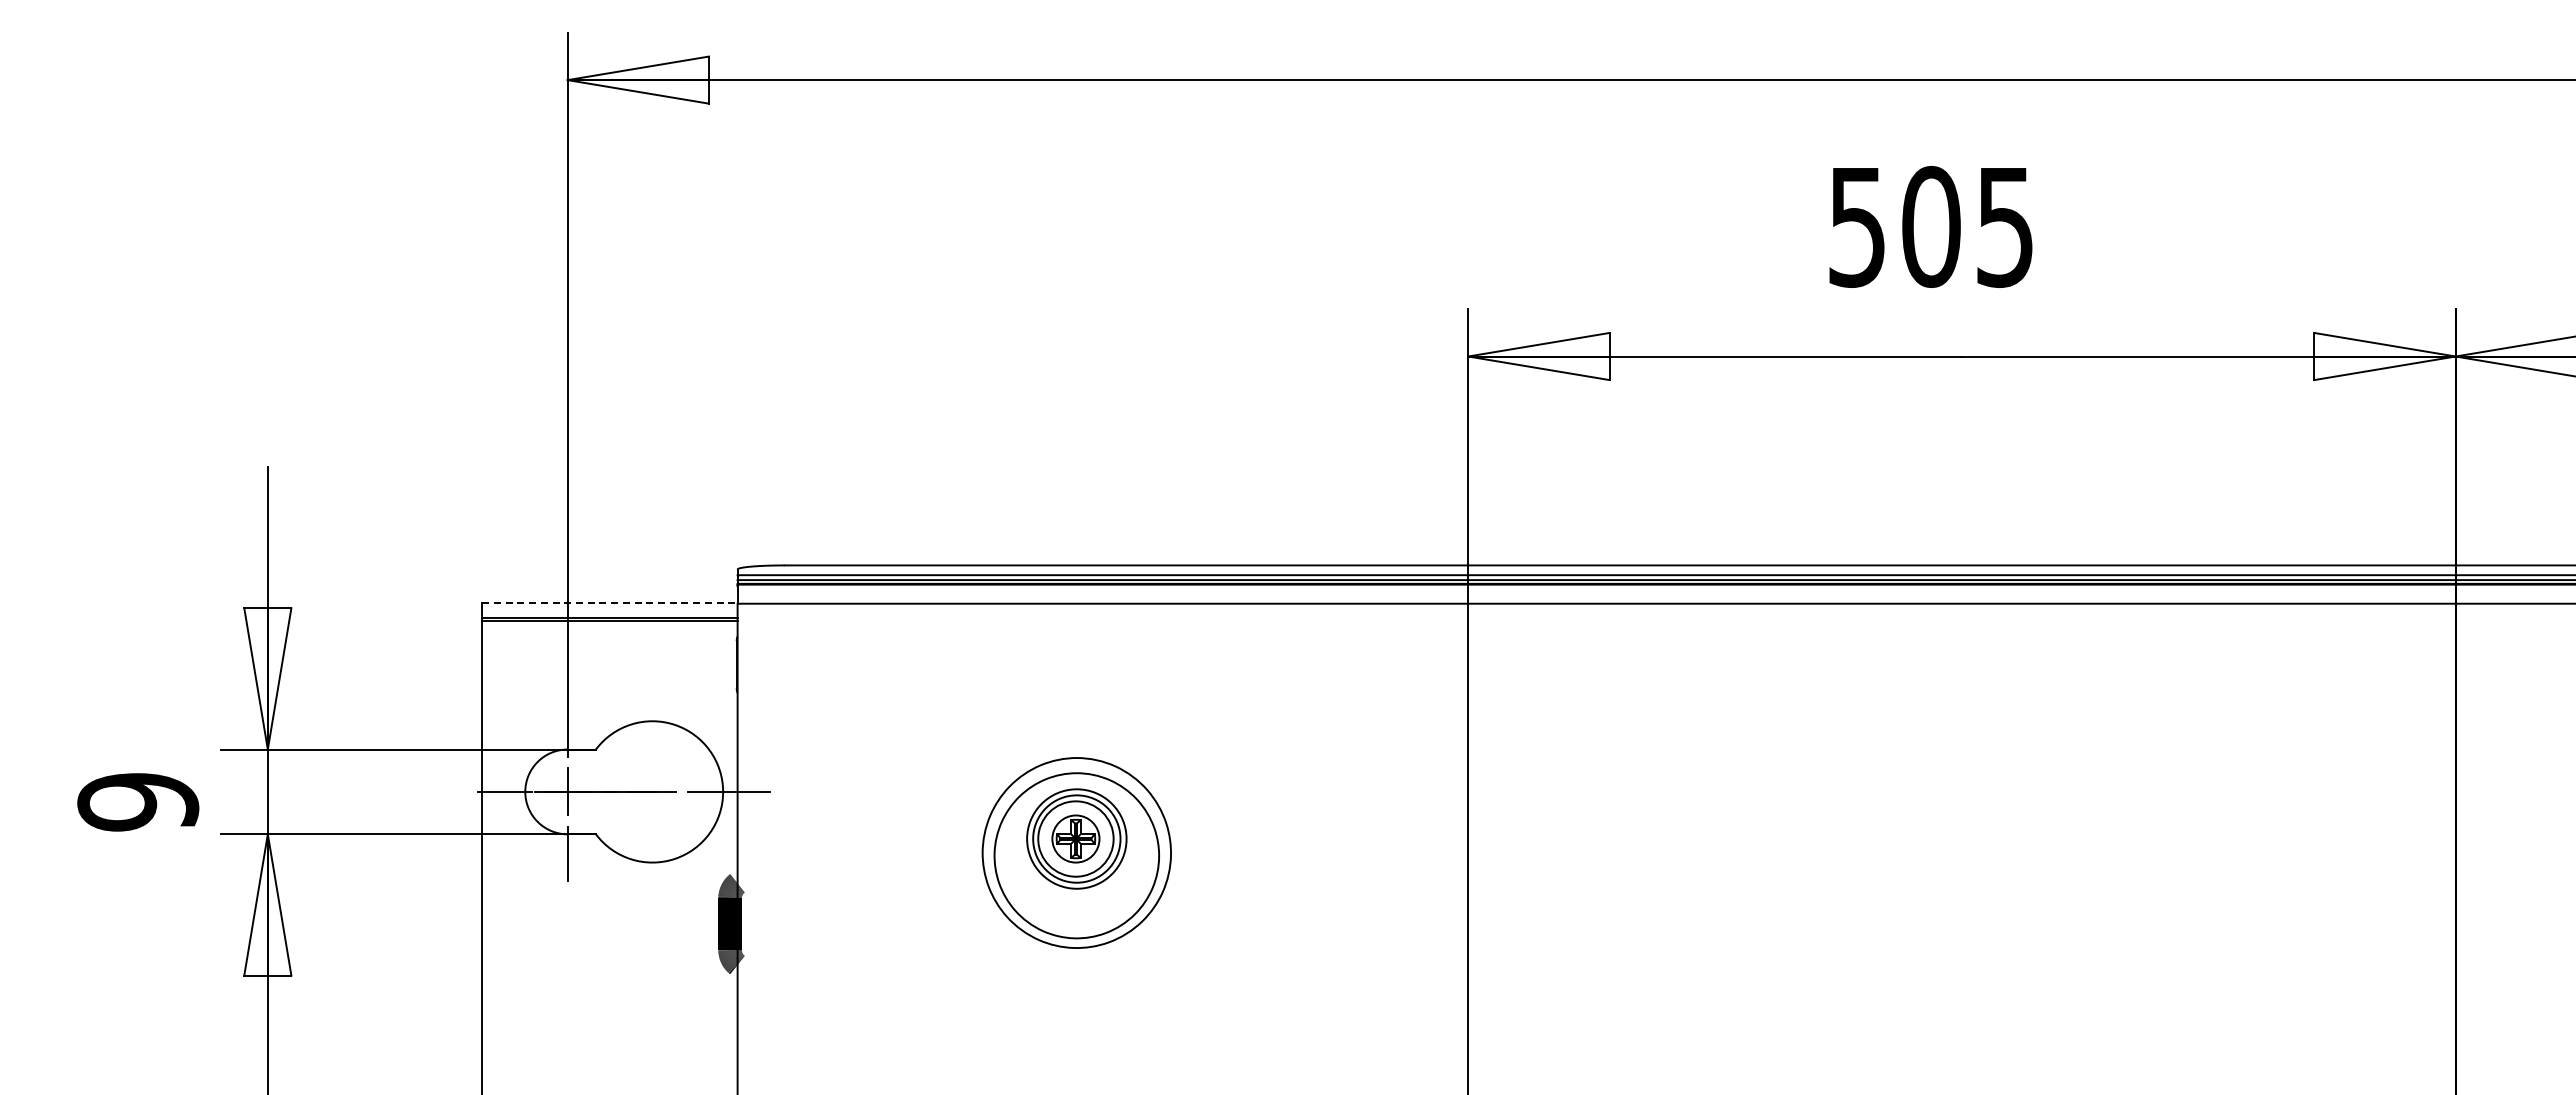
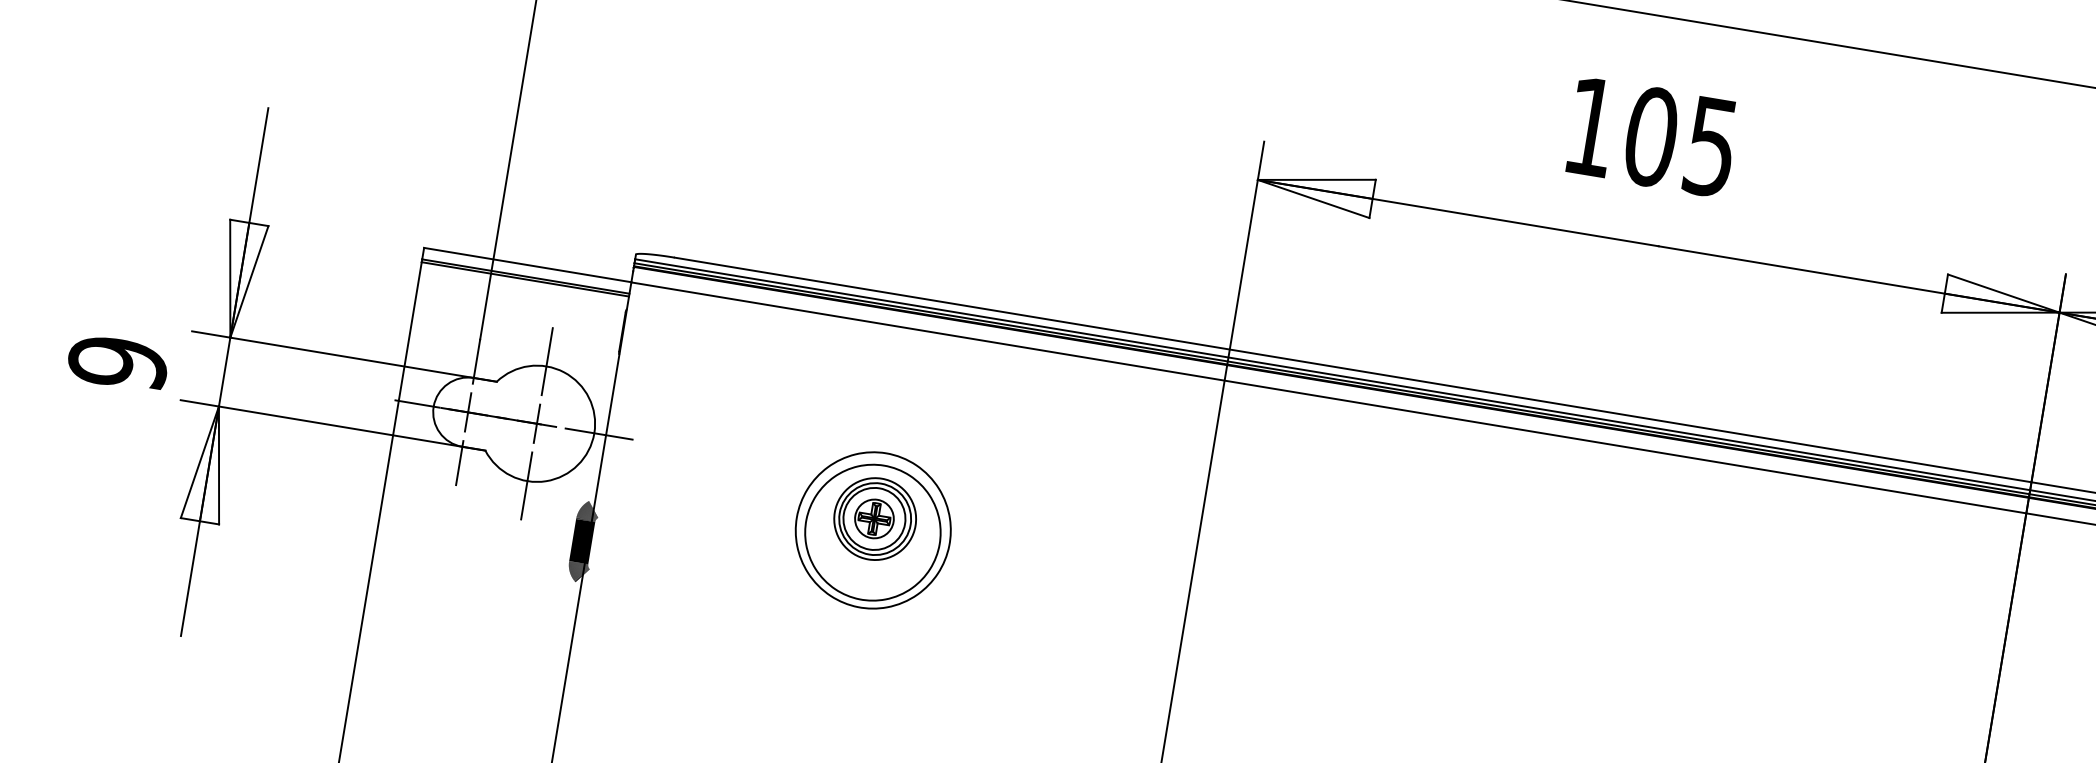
text: (1856, 227) -> (1590, 127), 505 -> 105
line: (609, 603) -> (527, 265), dashed -> solid
line: (652, 715) -> (547, 361), added
line: (652, 791) -> (537, 423), added
line: (652, 868) -> (526, 485), added

